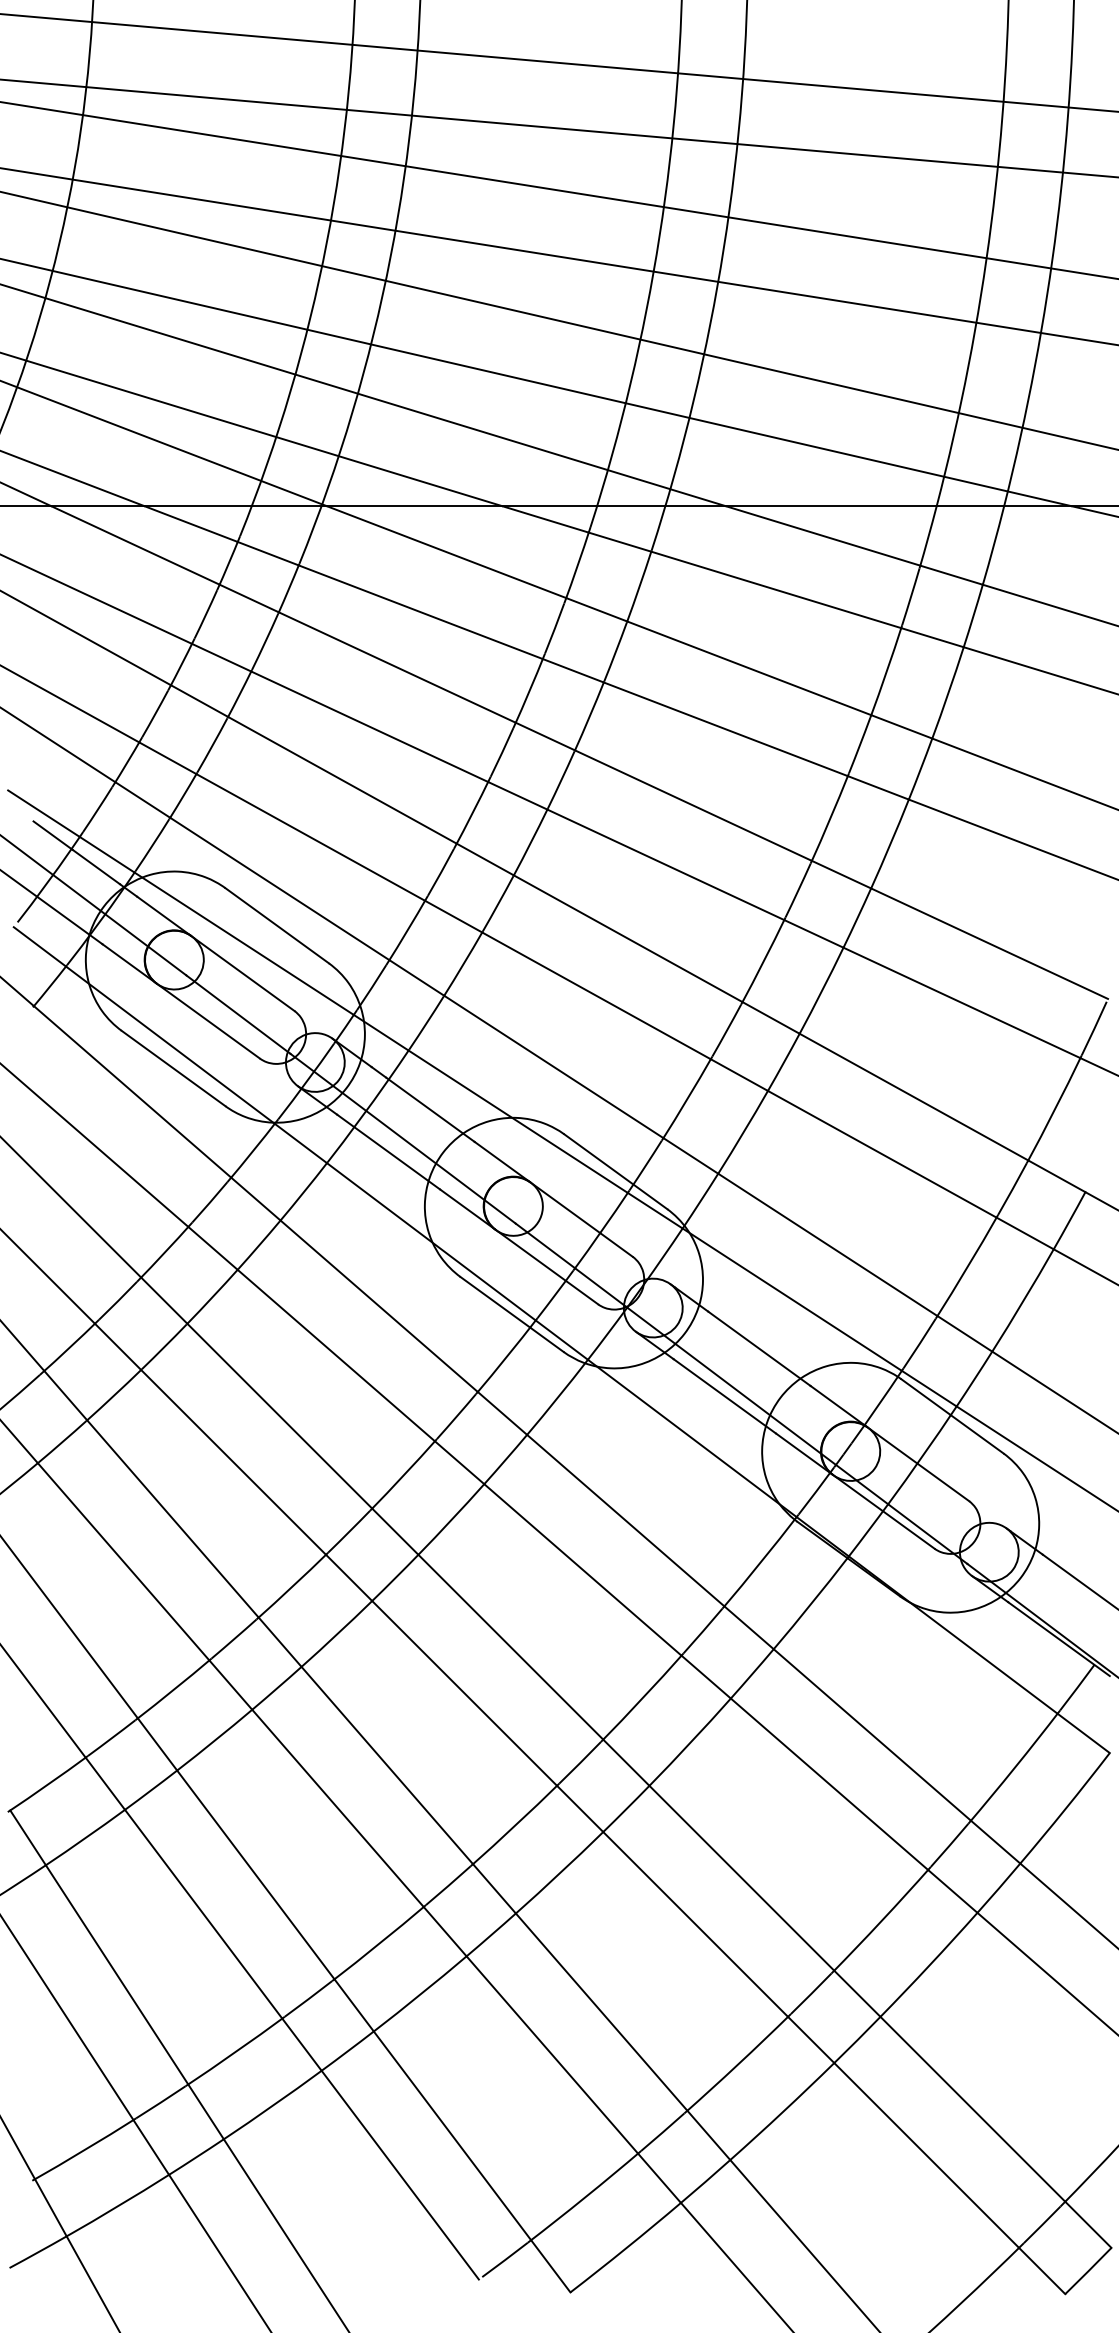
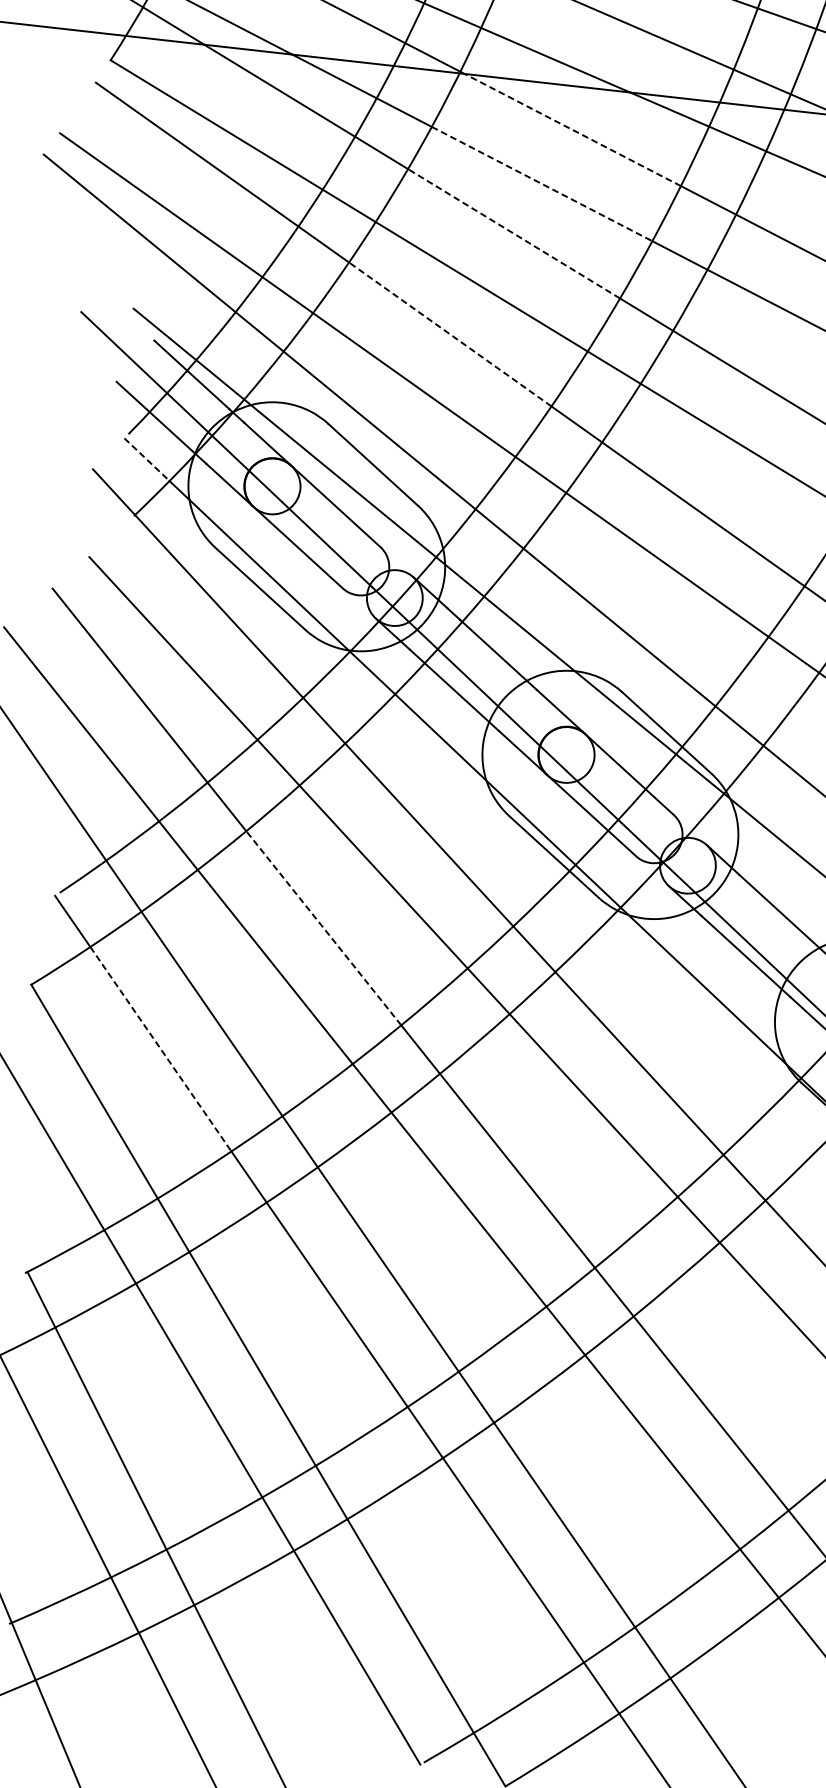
line: (446, 551) -> (572, 129), solid -> dashed
line: (420, 612) -> (541, 184), solid -> dashed
line: (397, 667) -> (514, 233), solid -> dashed
line: (342, 780) -> (450, 334), solid -> dashed
line: (39, 946) -> (146, 459), solid -> dashed
line: (279, 1416) -> (323, 928), solid -> dashed
line: (123, 1561) -> (160, 1048), solid -> dashed

